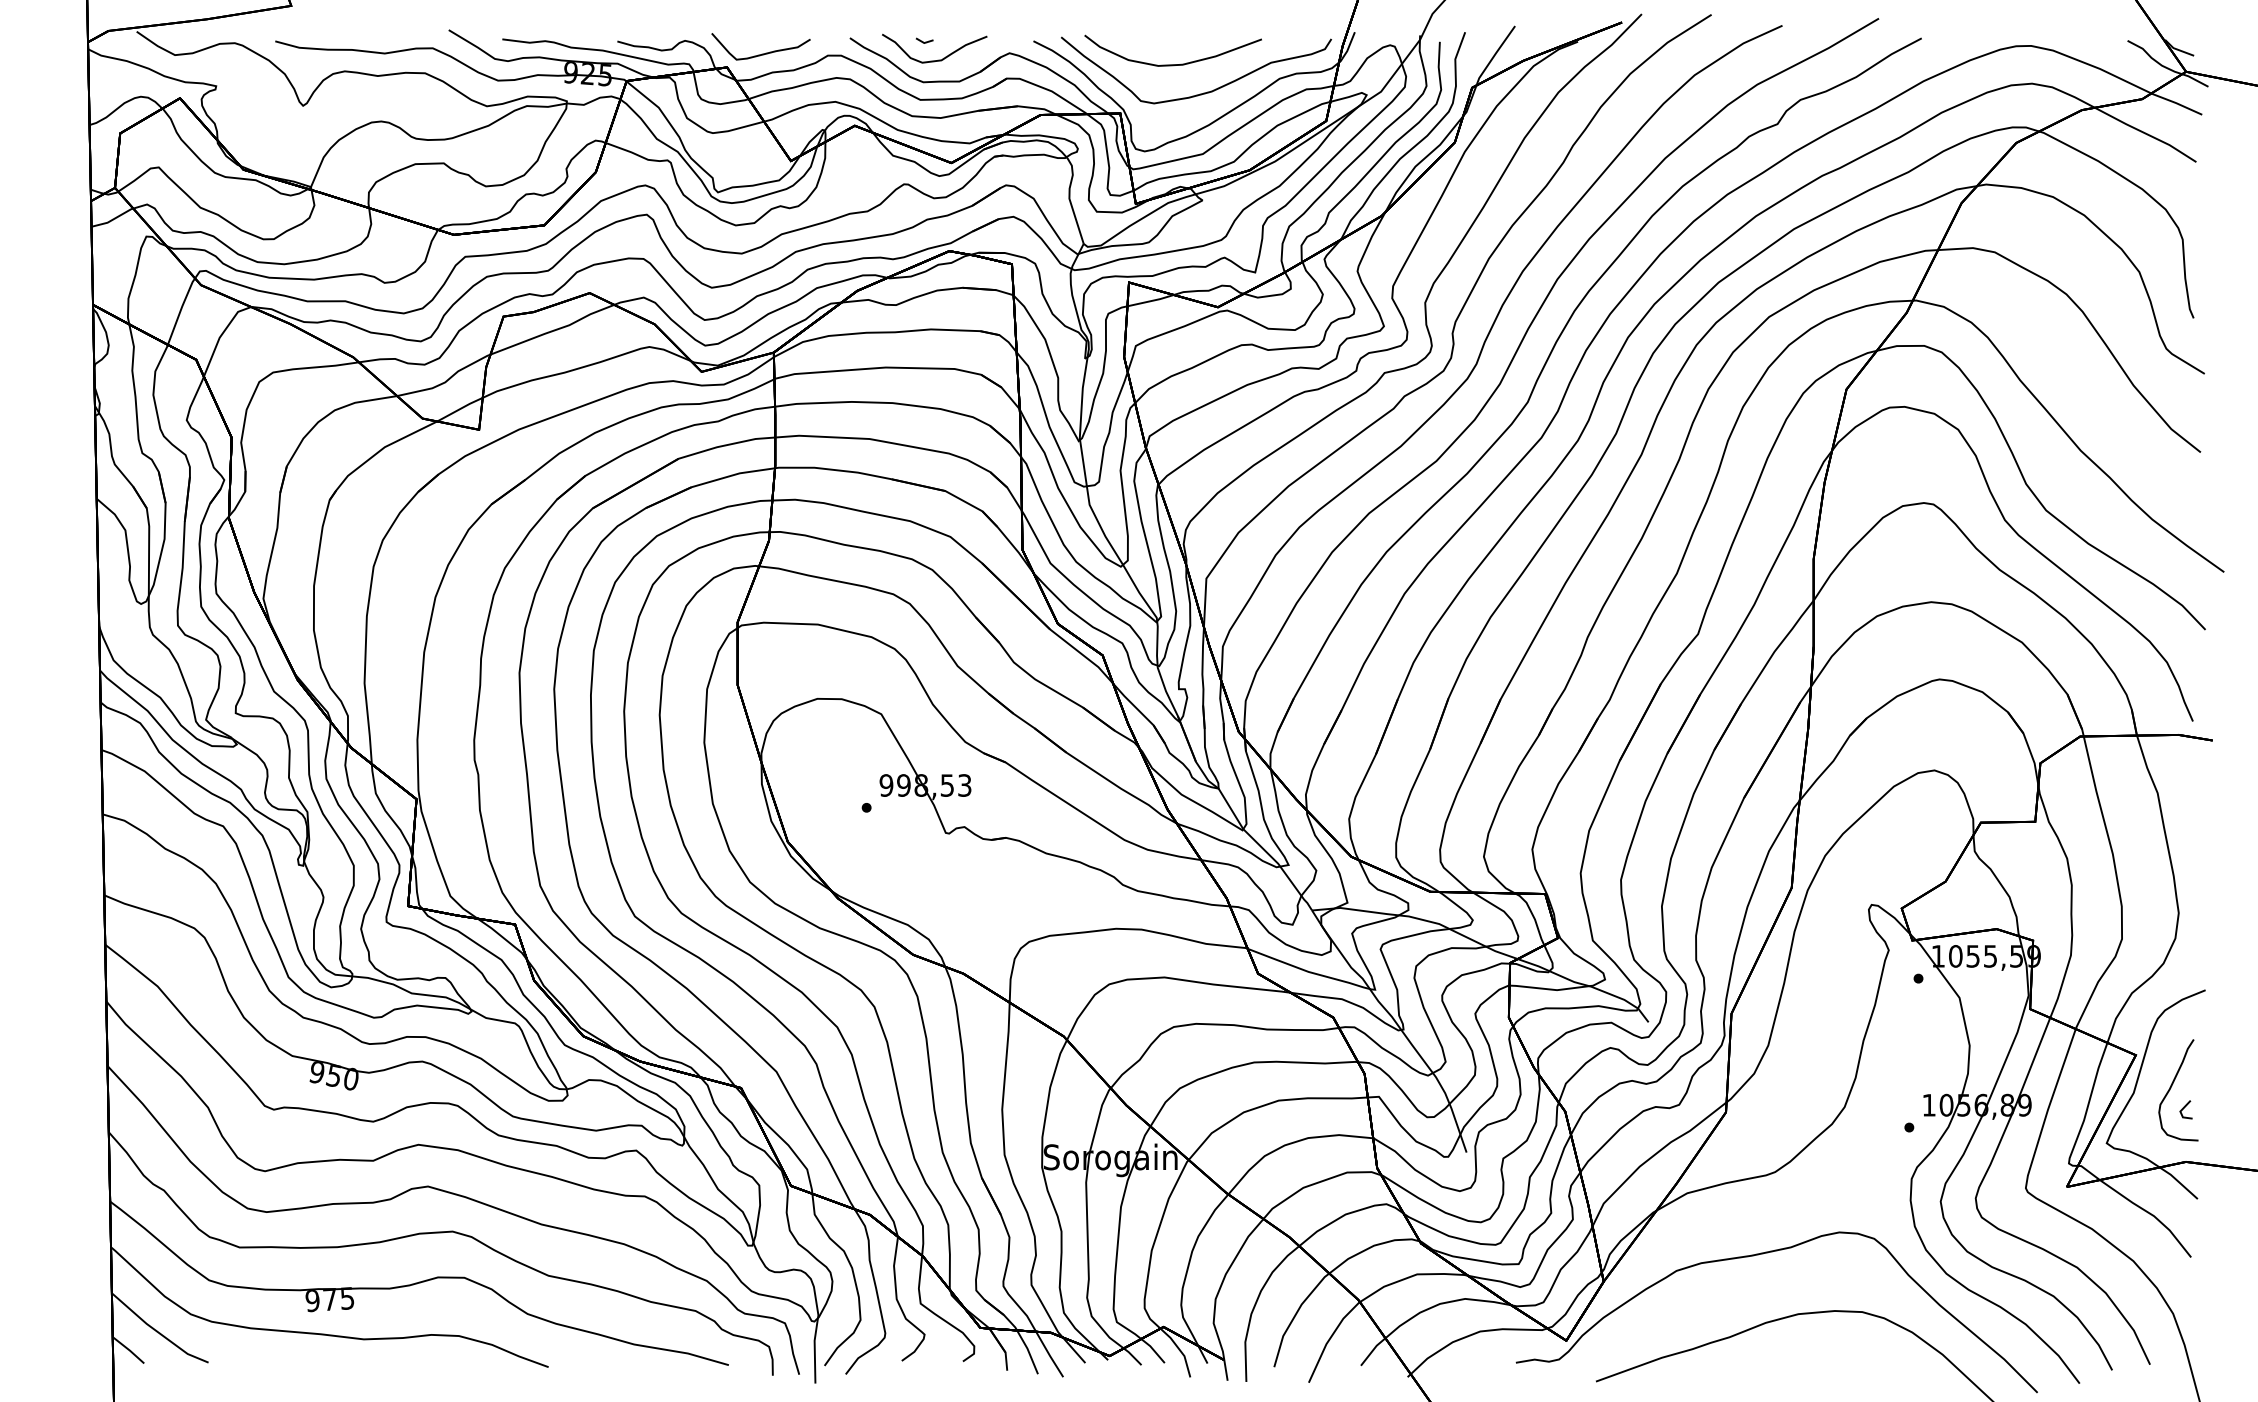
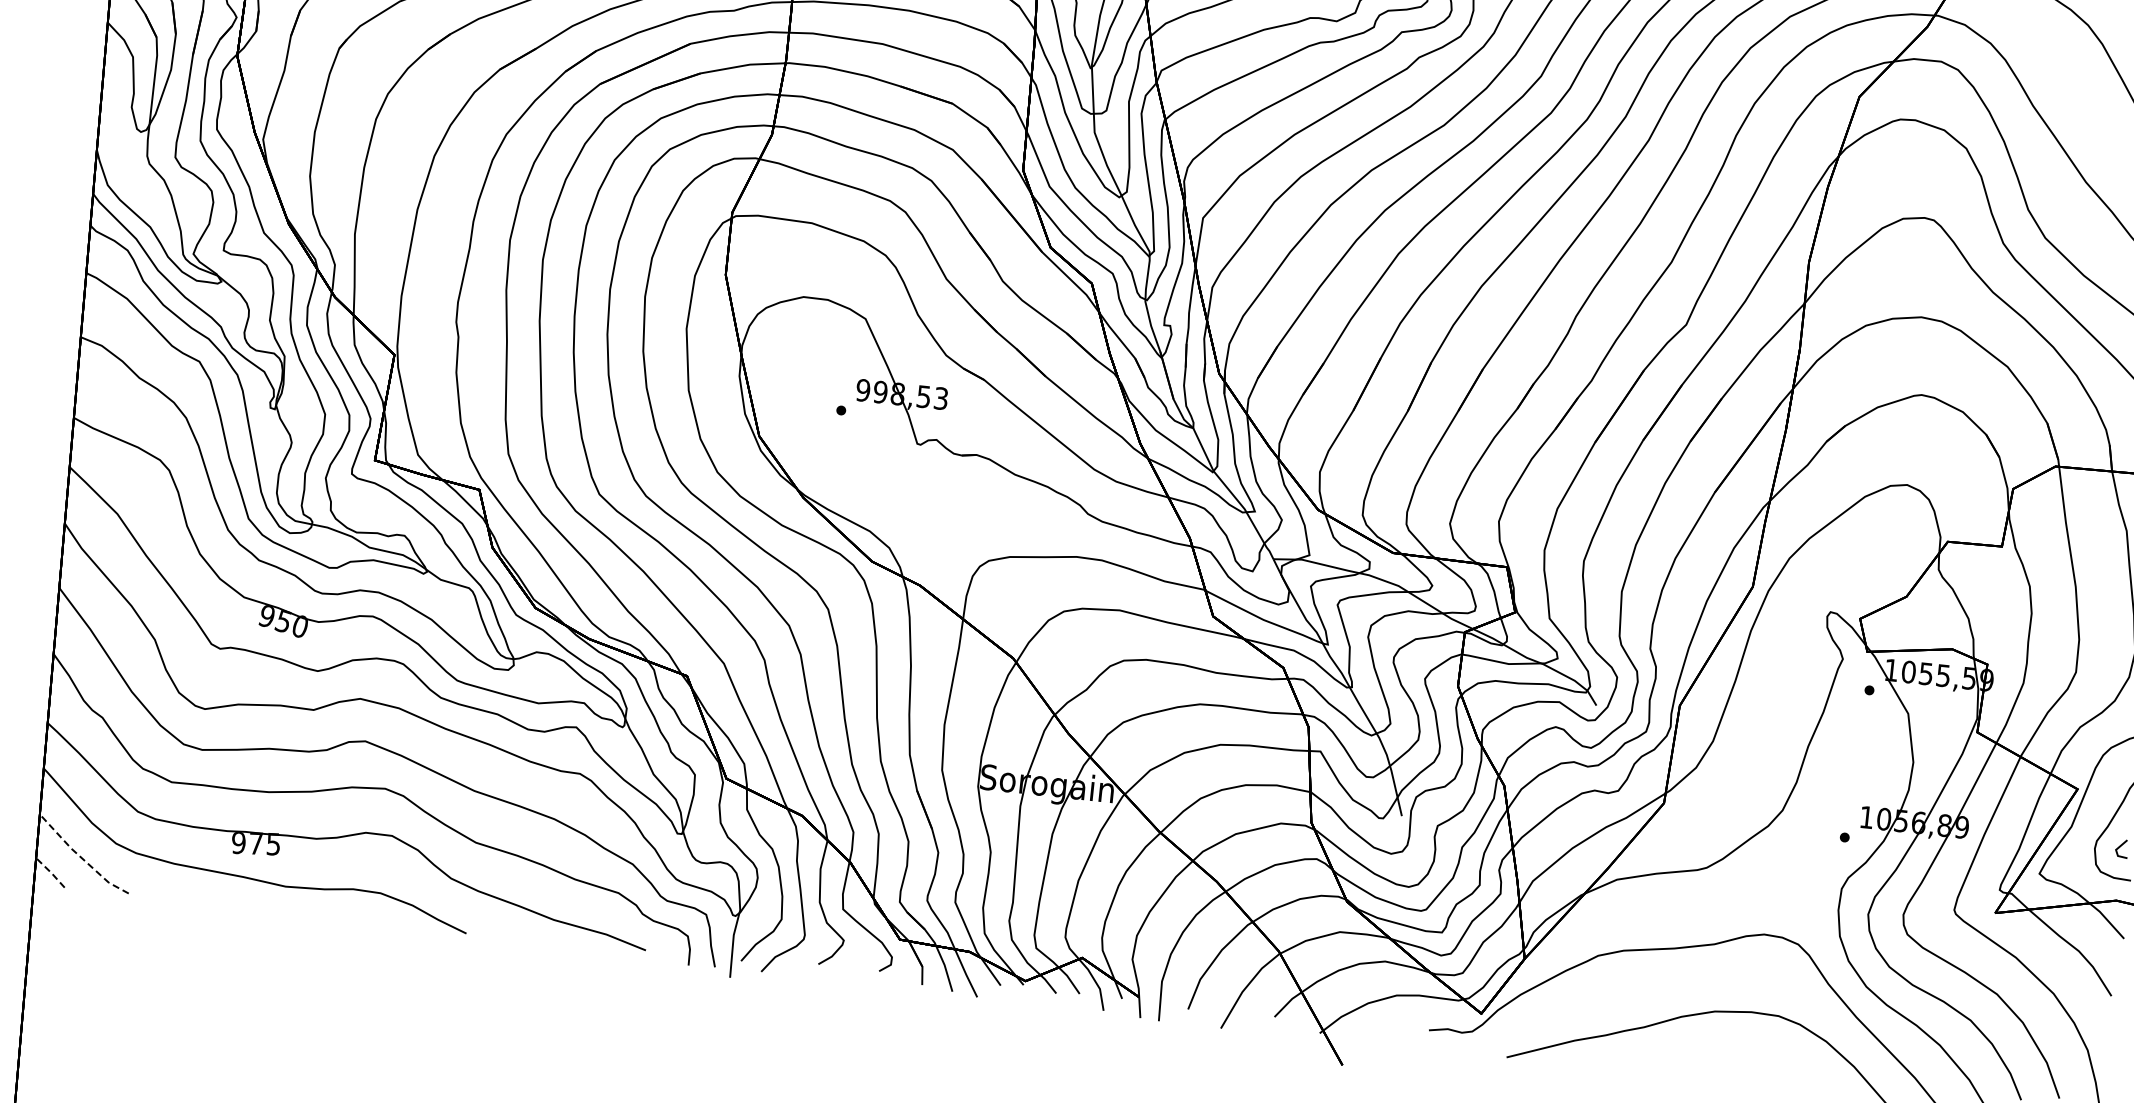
line: (157, 1331) -> (81, 857), solid -> dashed
line: (129, 1350) -> (51, 873), solid -> dashed

